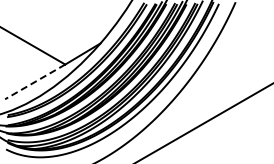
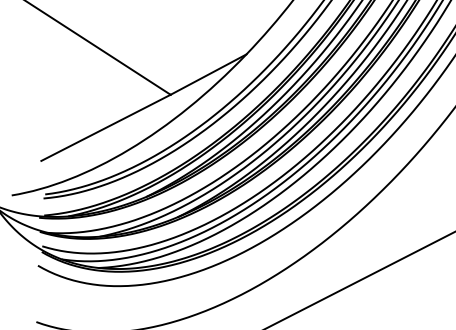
line: (35, 81) -> (106, 127), dashed -> solid

